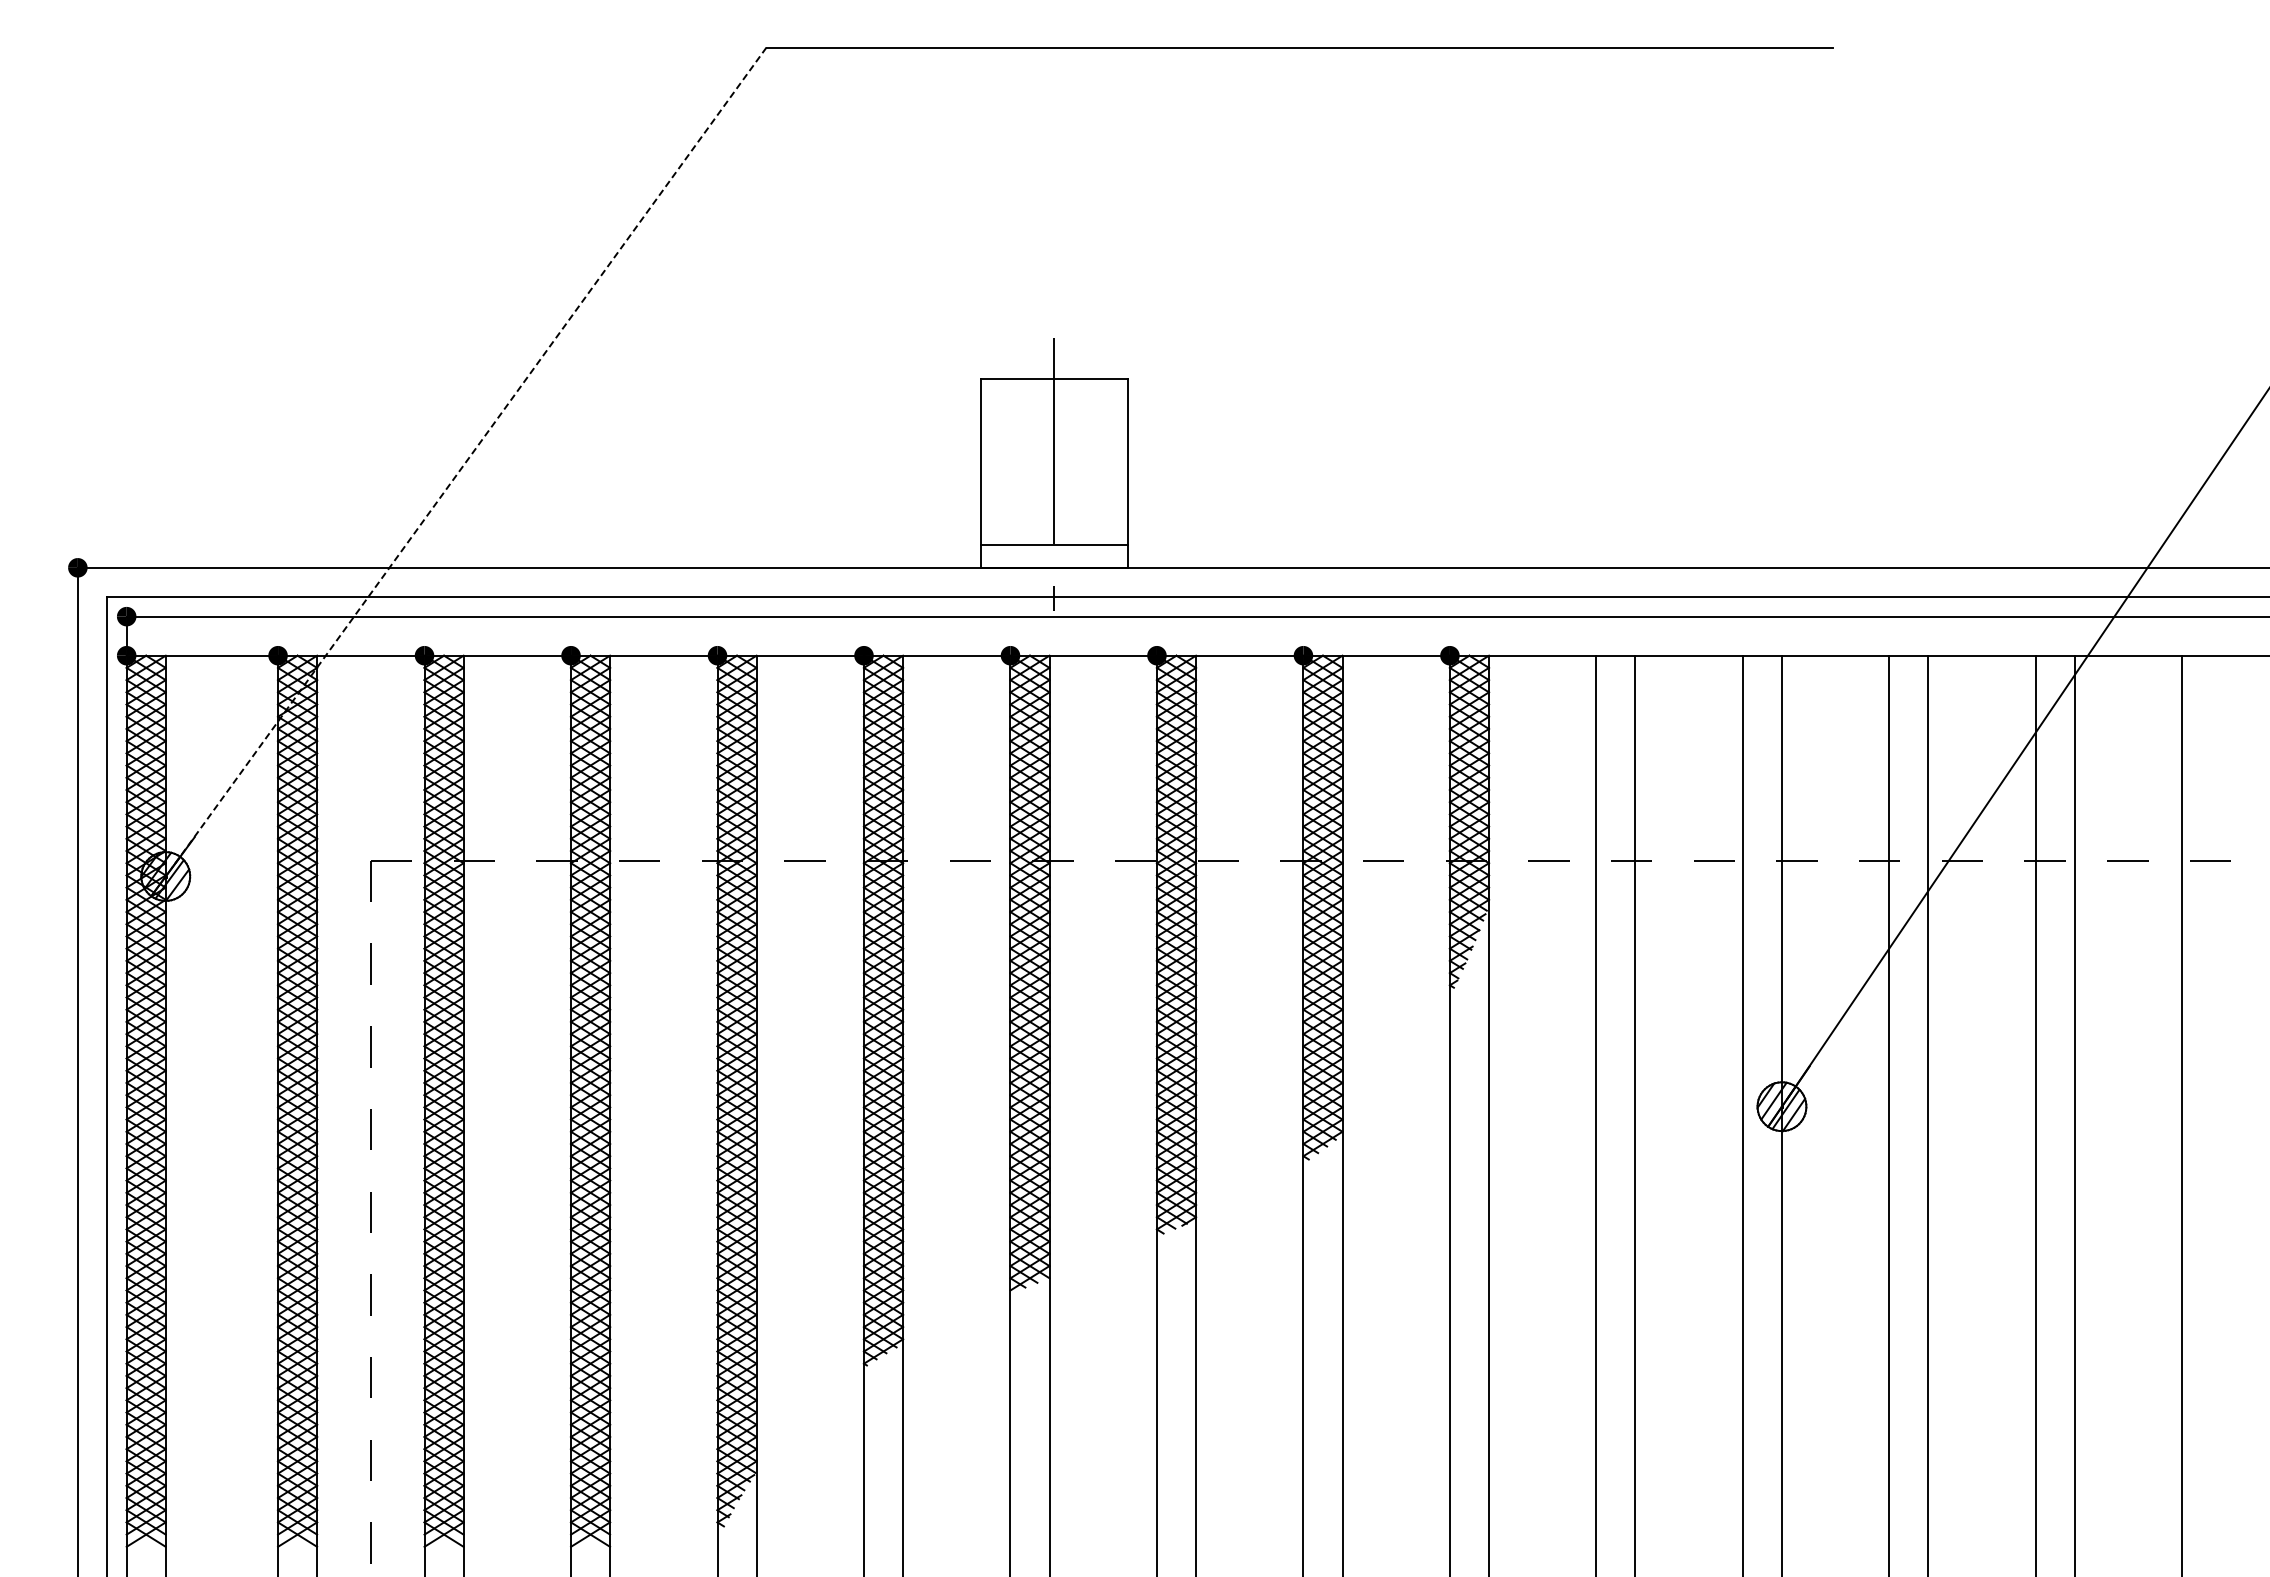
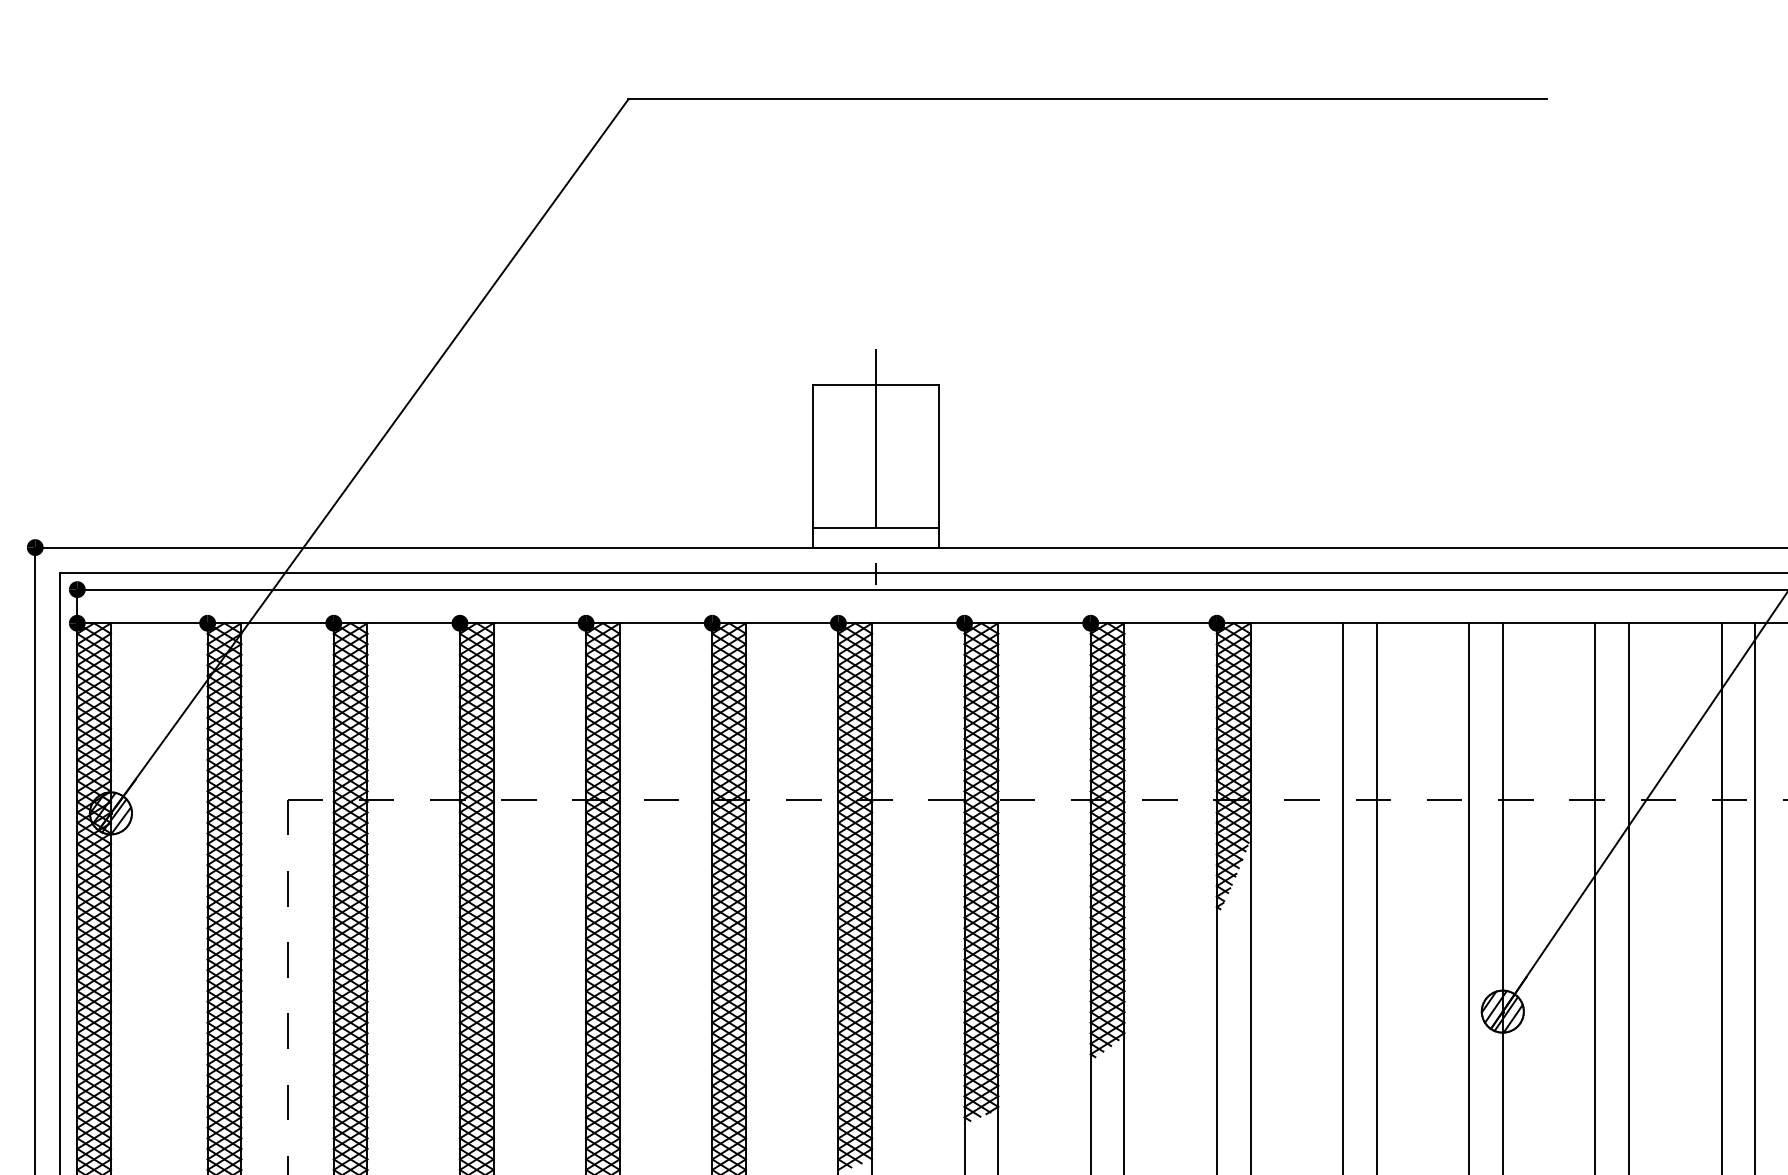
line: (468, 458) -> (371, 453), dashed -> solid

